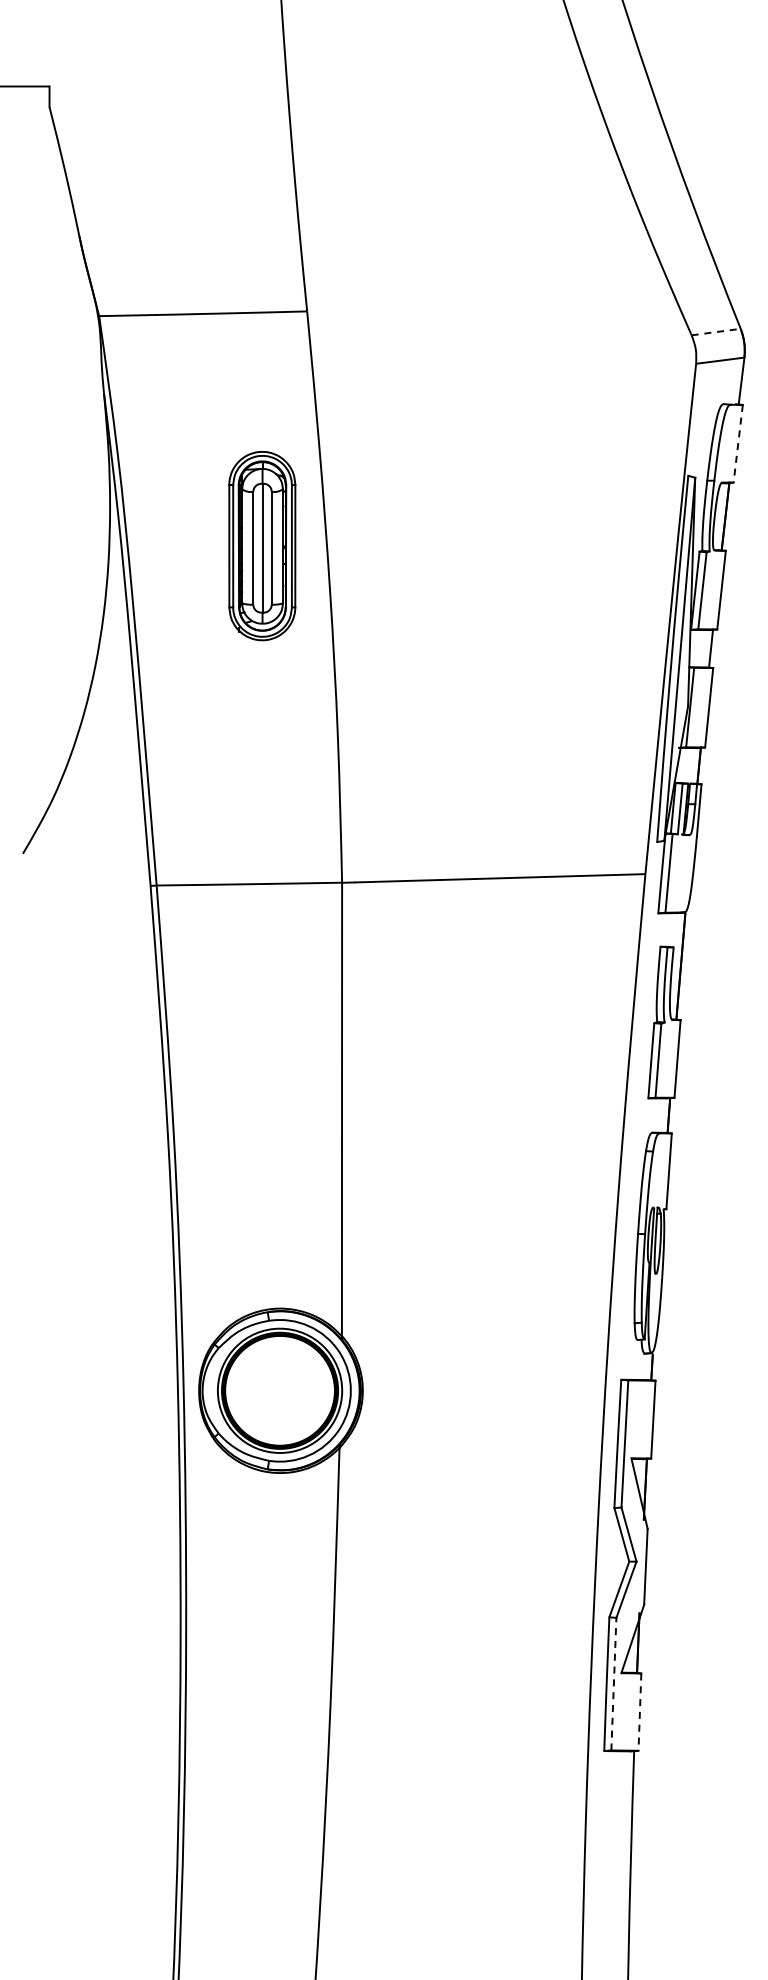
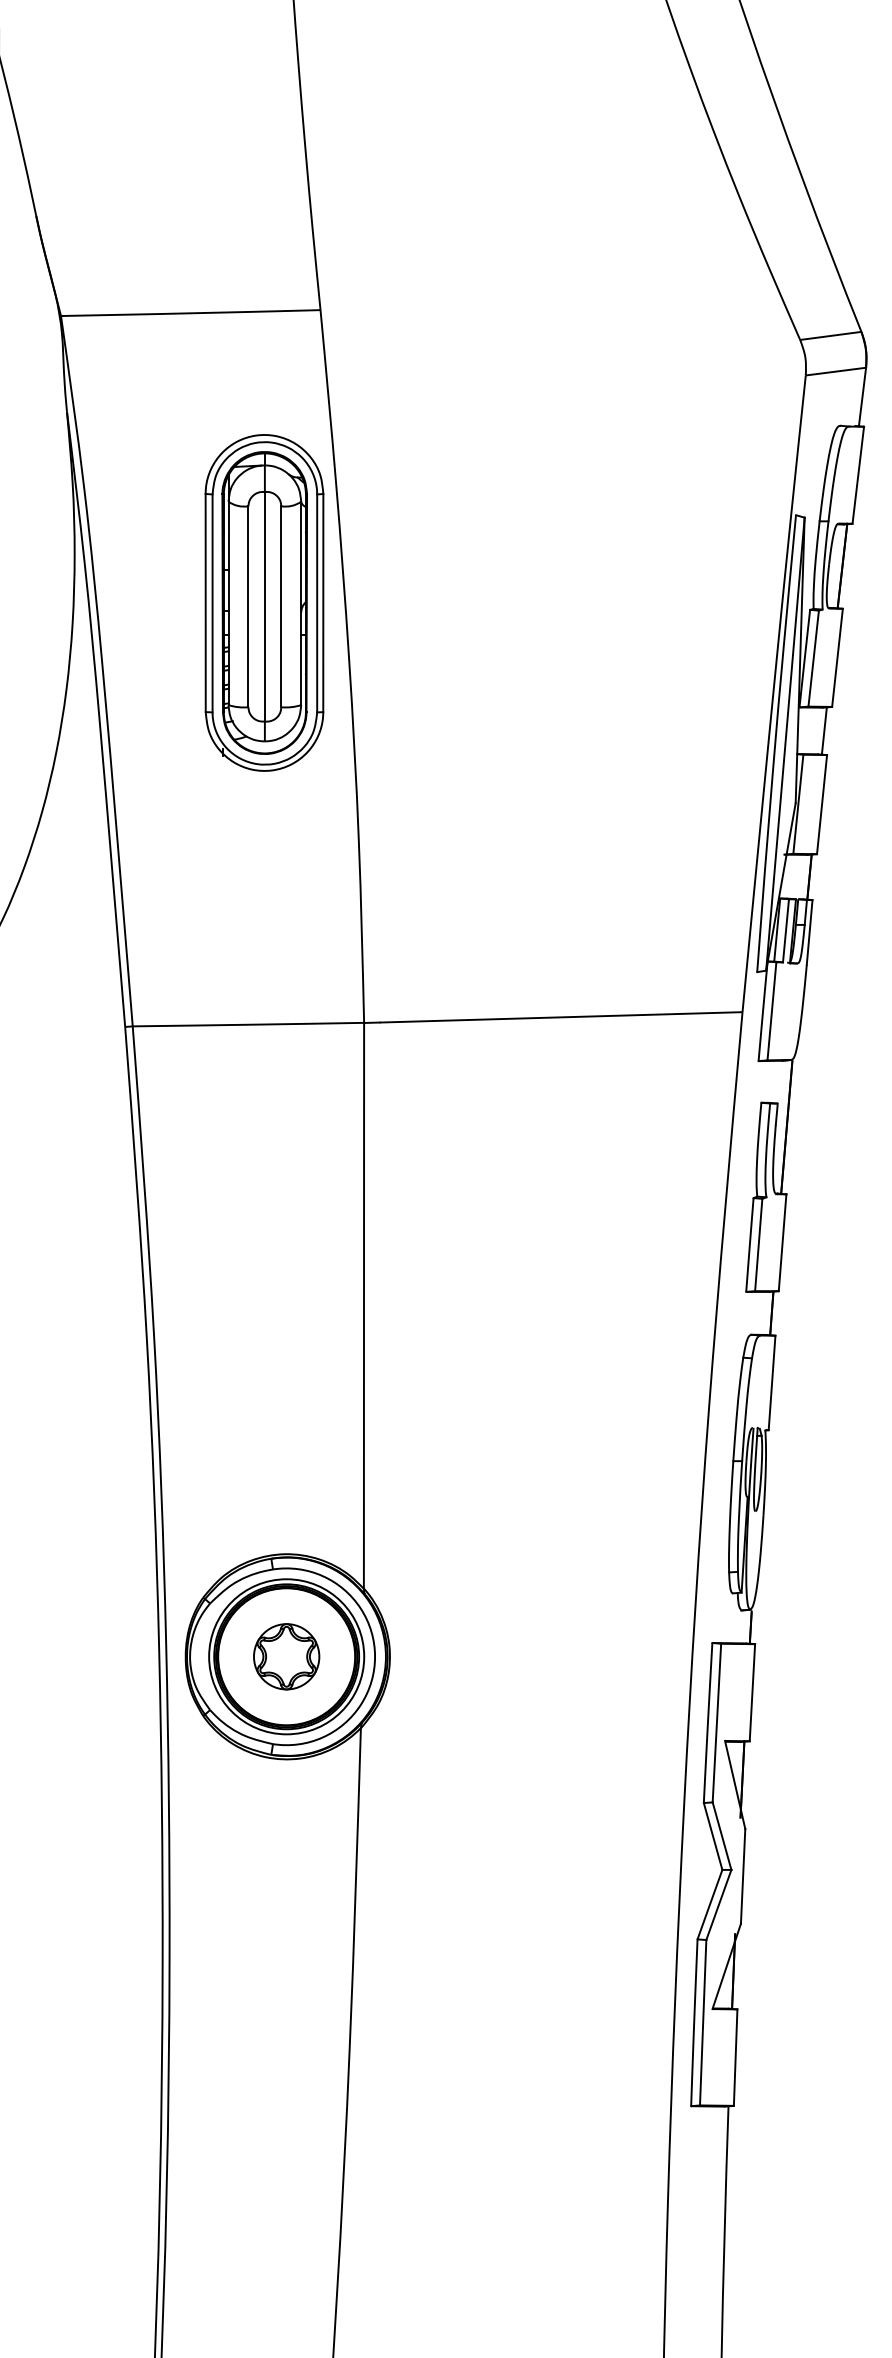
line: (716, 332) -> (831, 336), dashed -> solid
line: (738, 444) -> (858, 476), dashed -> solid
part: (262, 545) -> (264, 602), size x1.43
part: (280, 1390) -> (287, 1656), added
line: (613, 1683) -> (702, 2021), dashed -> solid
line: (639, 1712) -> (735, 2058), dashed -> solid

